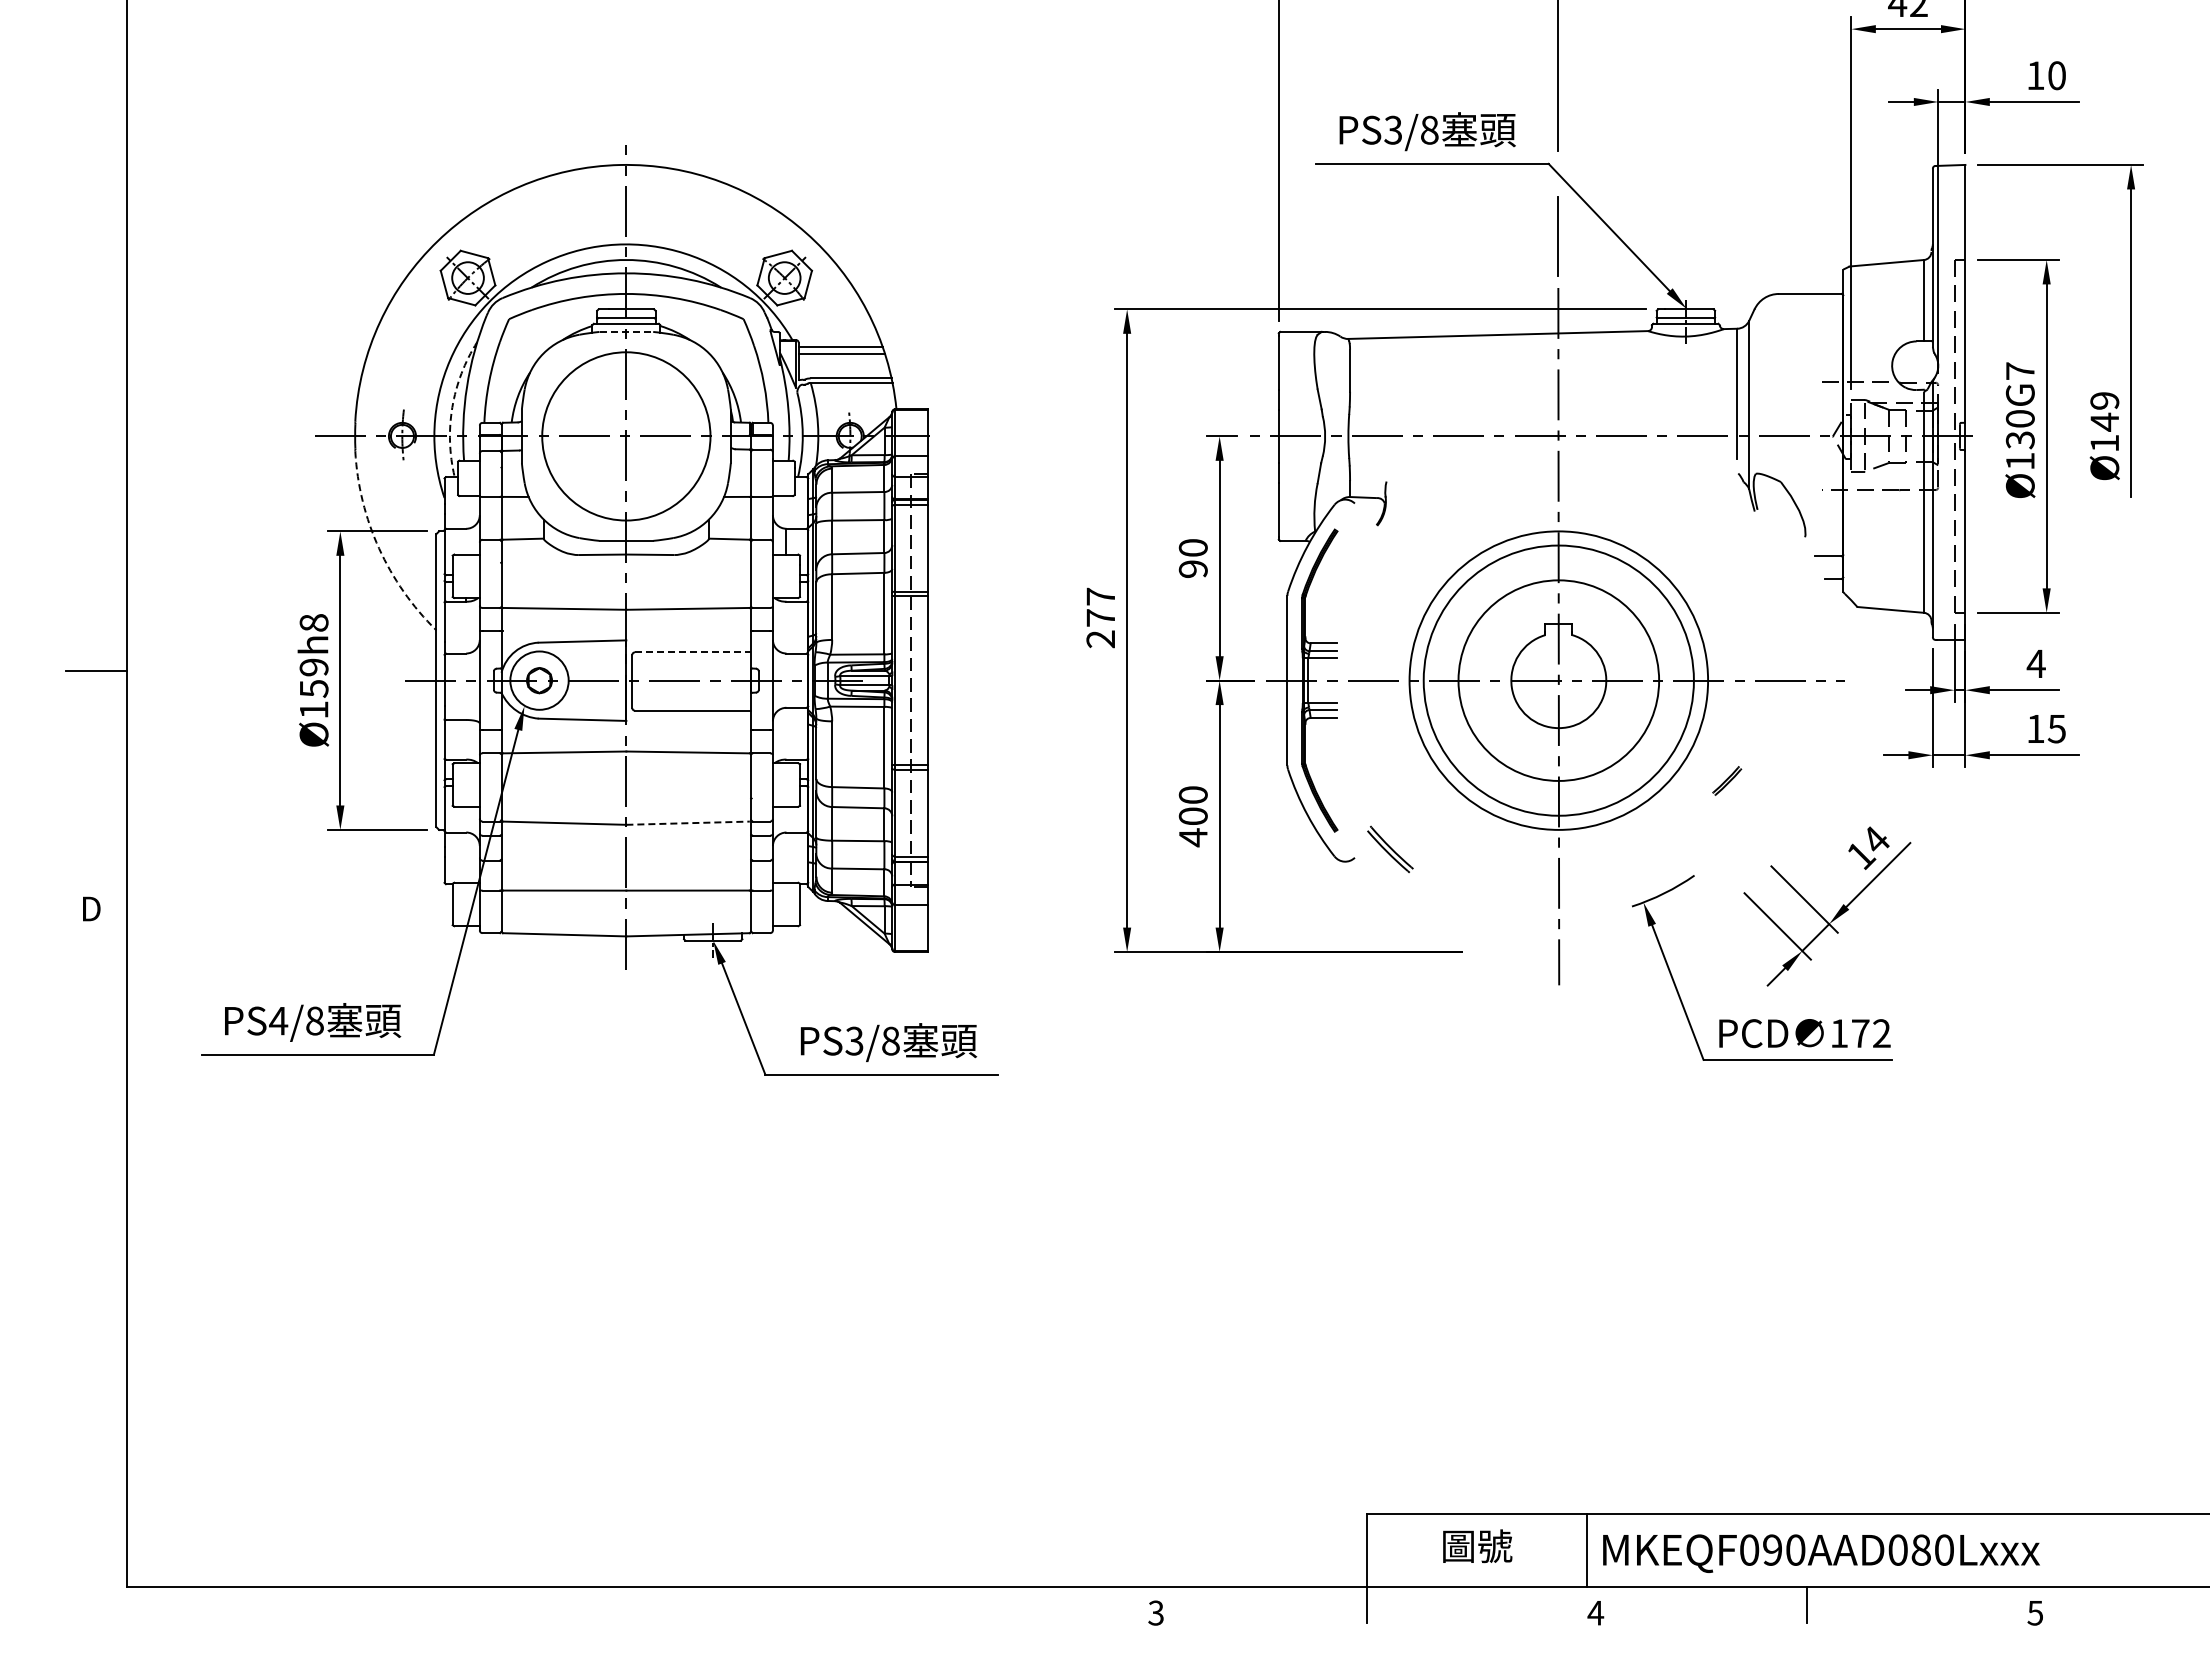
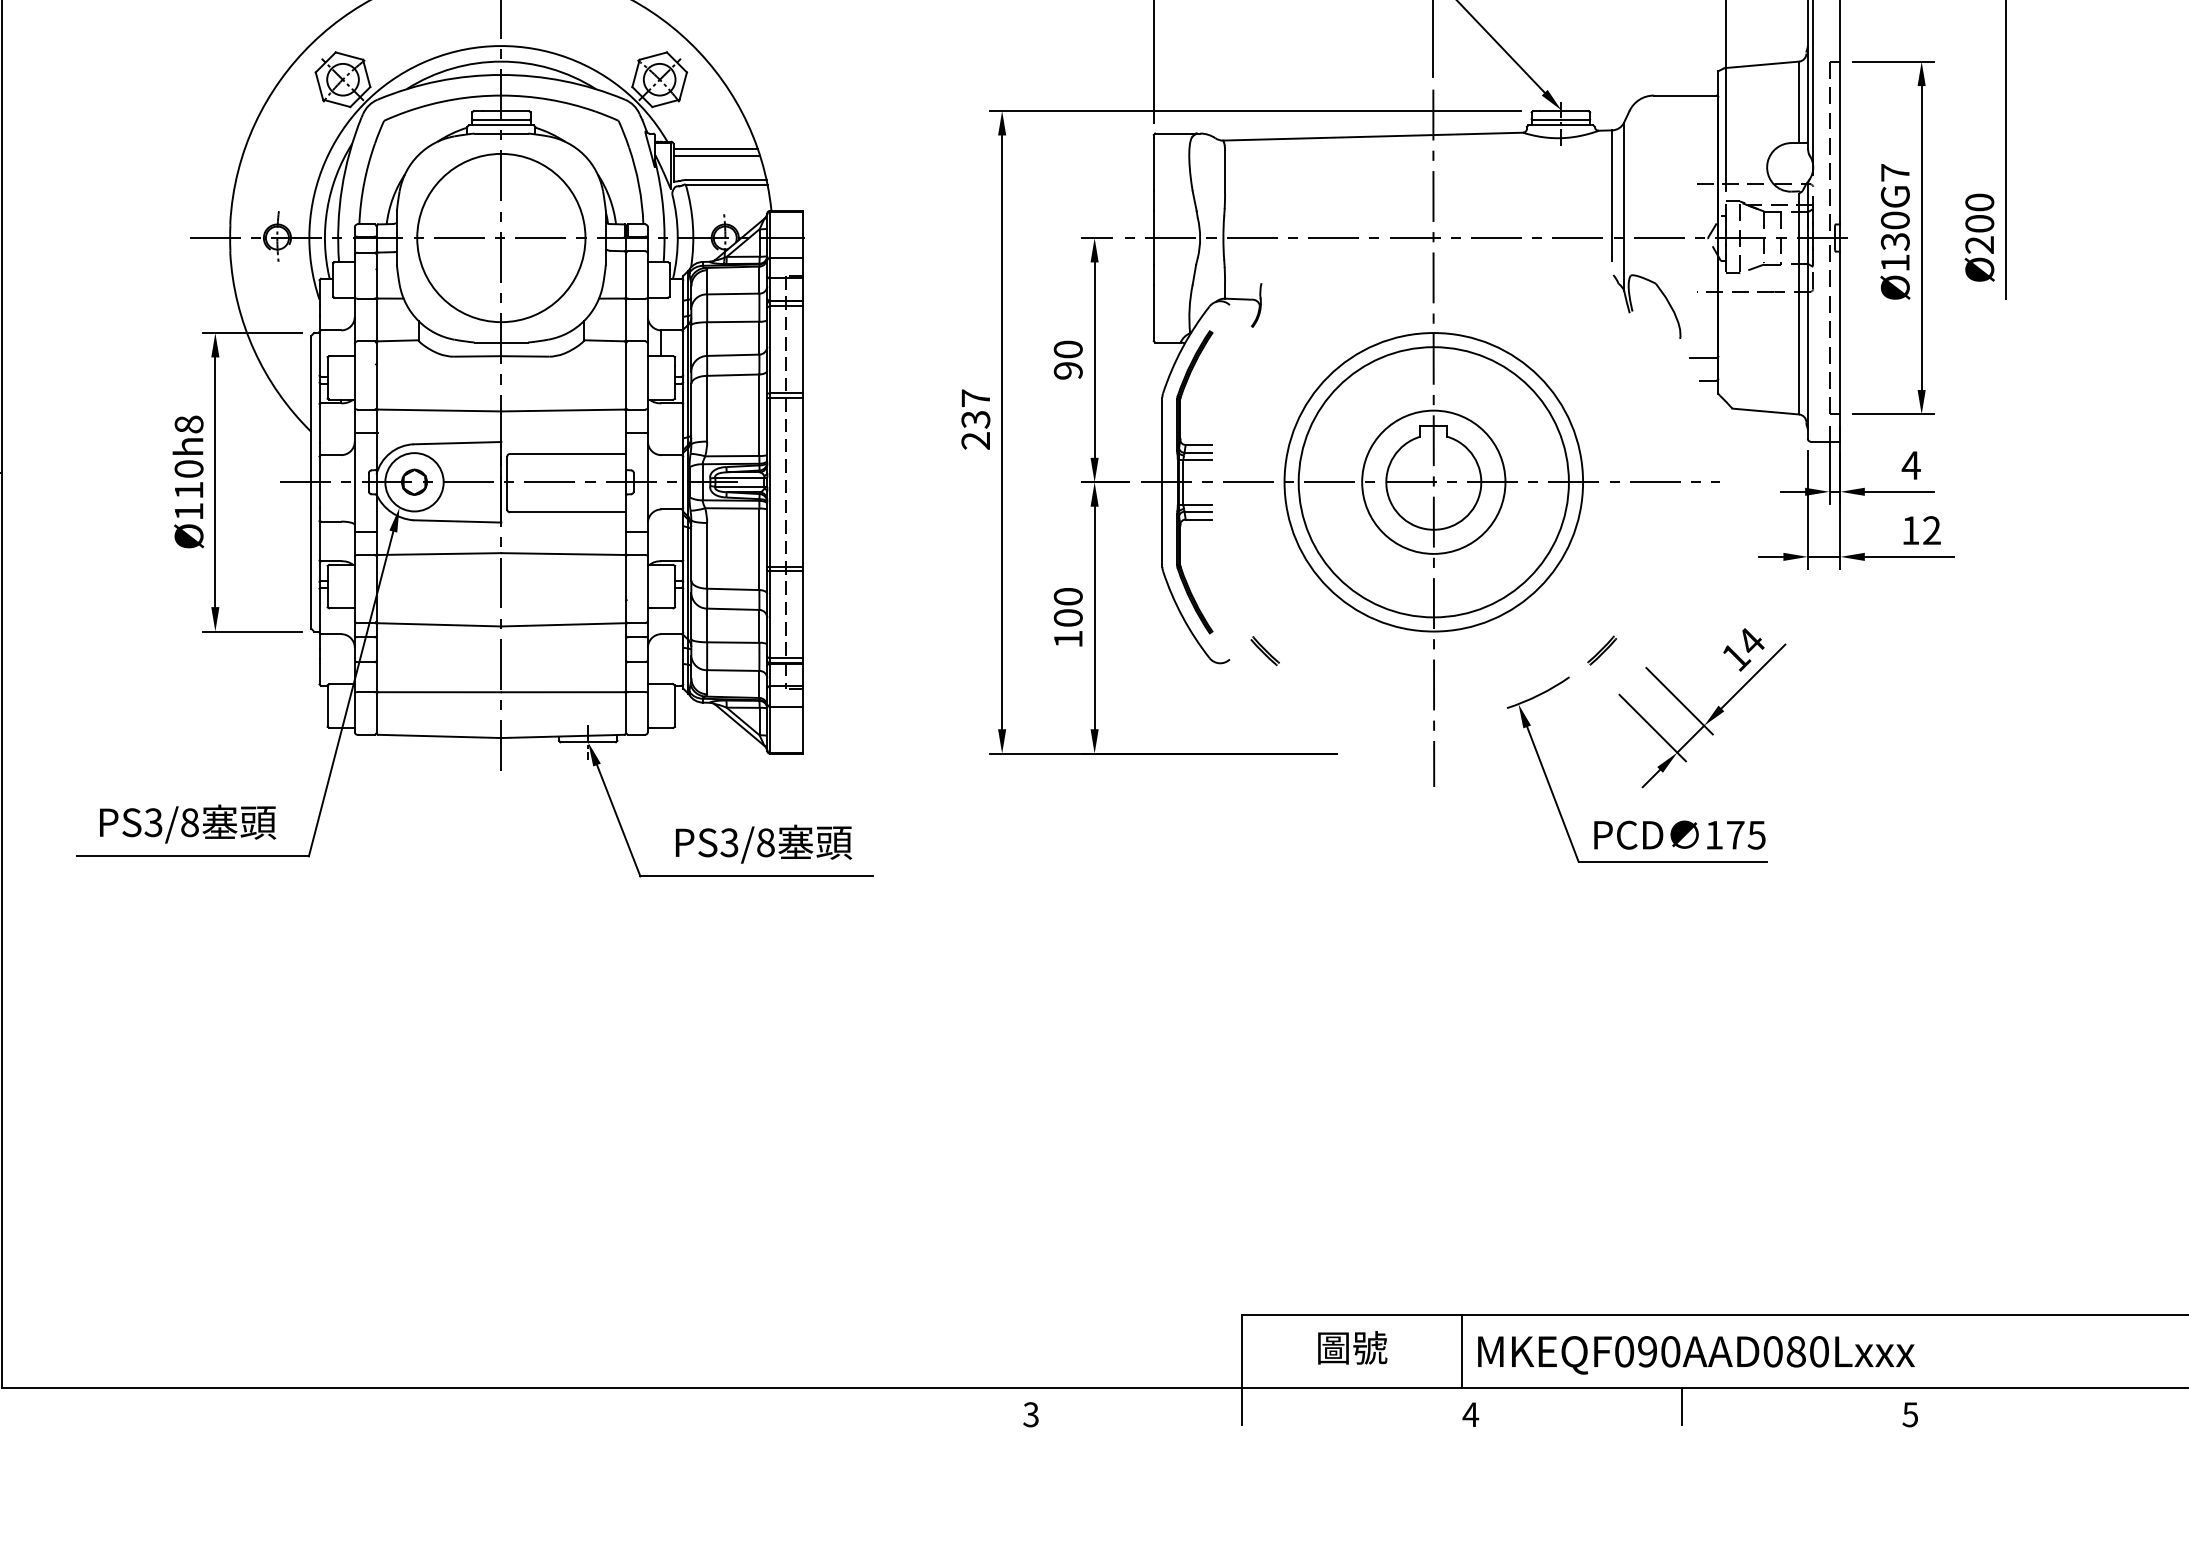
line: (626, 331) -> (501, 133), dashed -> solid
arc: (452, 407) -> (327, 209), dashed -> solid
text: (2104, 422) -> (1979, 224), Ø149 -> Ø200
arc: (379, 548) -> (254, 350), dashed -> solid
text: (1100, 618) -> (975, 420), 277 -> 237
line: (693, 652) -> (568, 454), dashed -> solid
text: (313, 677) -> (188, 479), Ø159h8 -> Ø110h8
circle: (1558, 680) -> (1433, 482), size x0.71
text: (2056, 728) -> (1931, 530), 15 -> 12
part: (1727, 780) -> (1602, 650), moved
line: (688, 823) -> (563, 625), dashed -> solid
text: (1193, 837) -> (1068, 639), 400 -> 100
part: (1389, 849) -> (1264, 651), size x0.62
text: (278, 1020) -> (153, 822), PS4/8 -> PS3/8
text: (1881, 1033) -> (1756, 835), 172 -> 175

